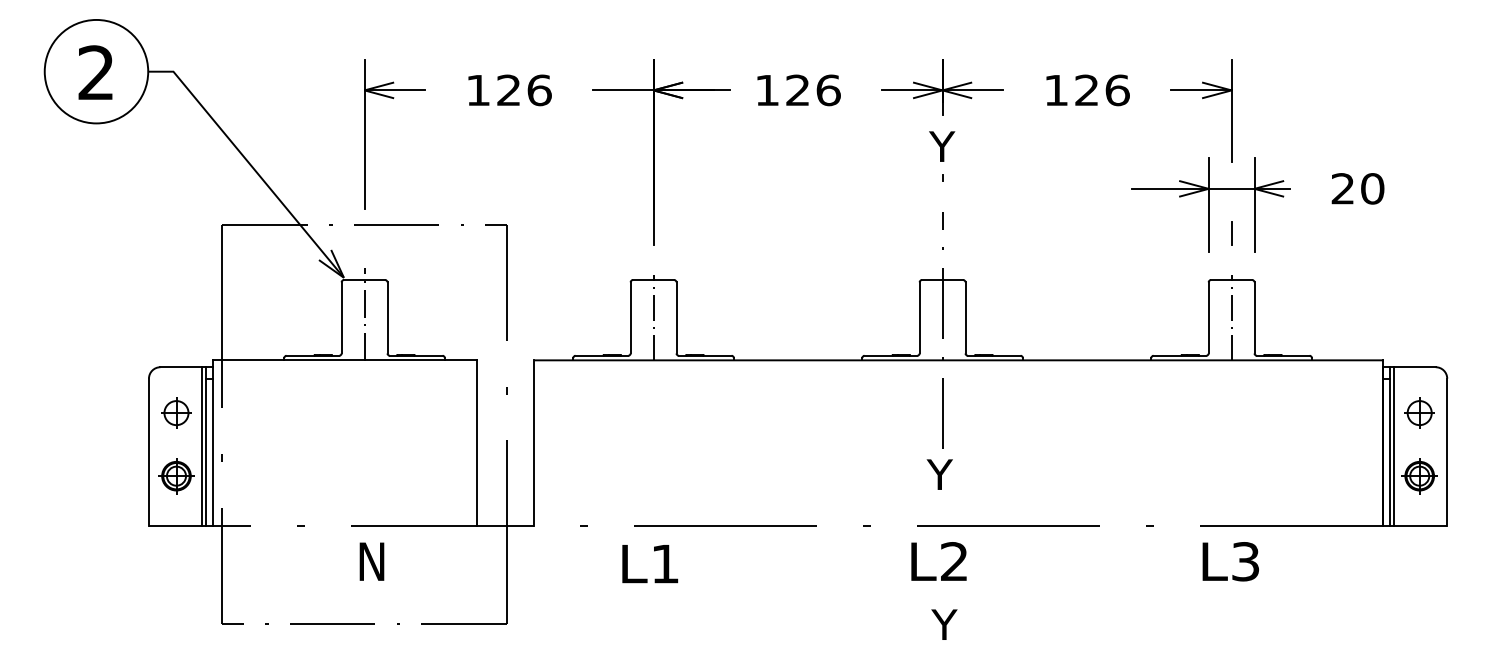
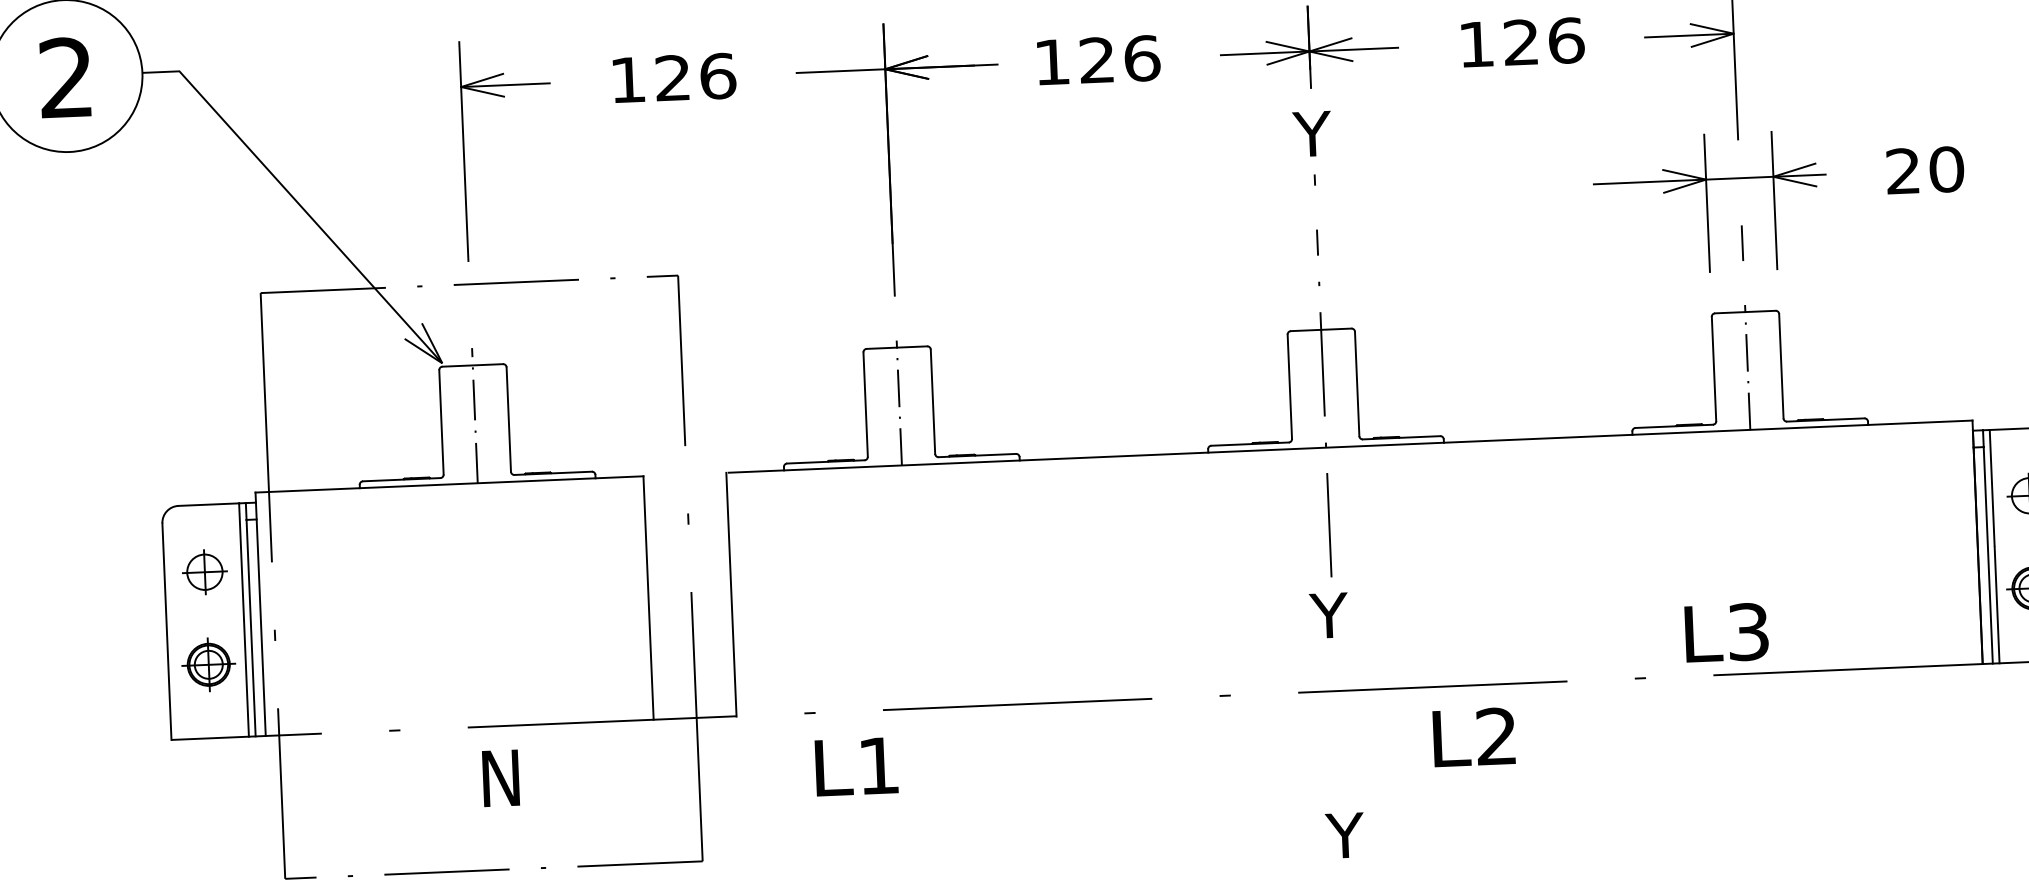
text: (938, 561) -> (1473, 737), moved
text: (1230, 561) -> (1726, 632), moved
text: (650, 564) -> (857, 767), moved

